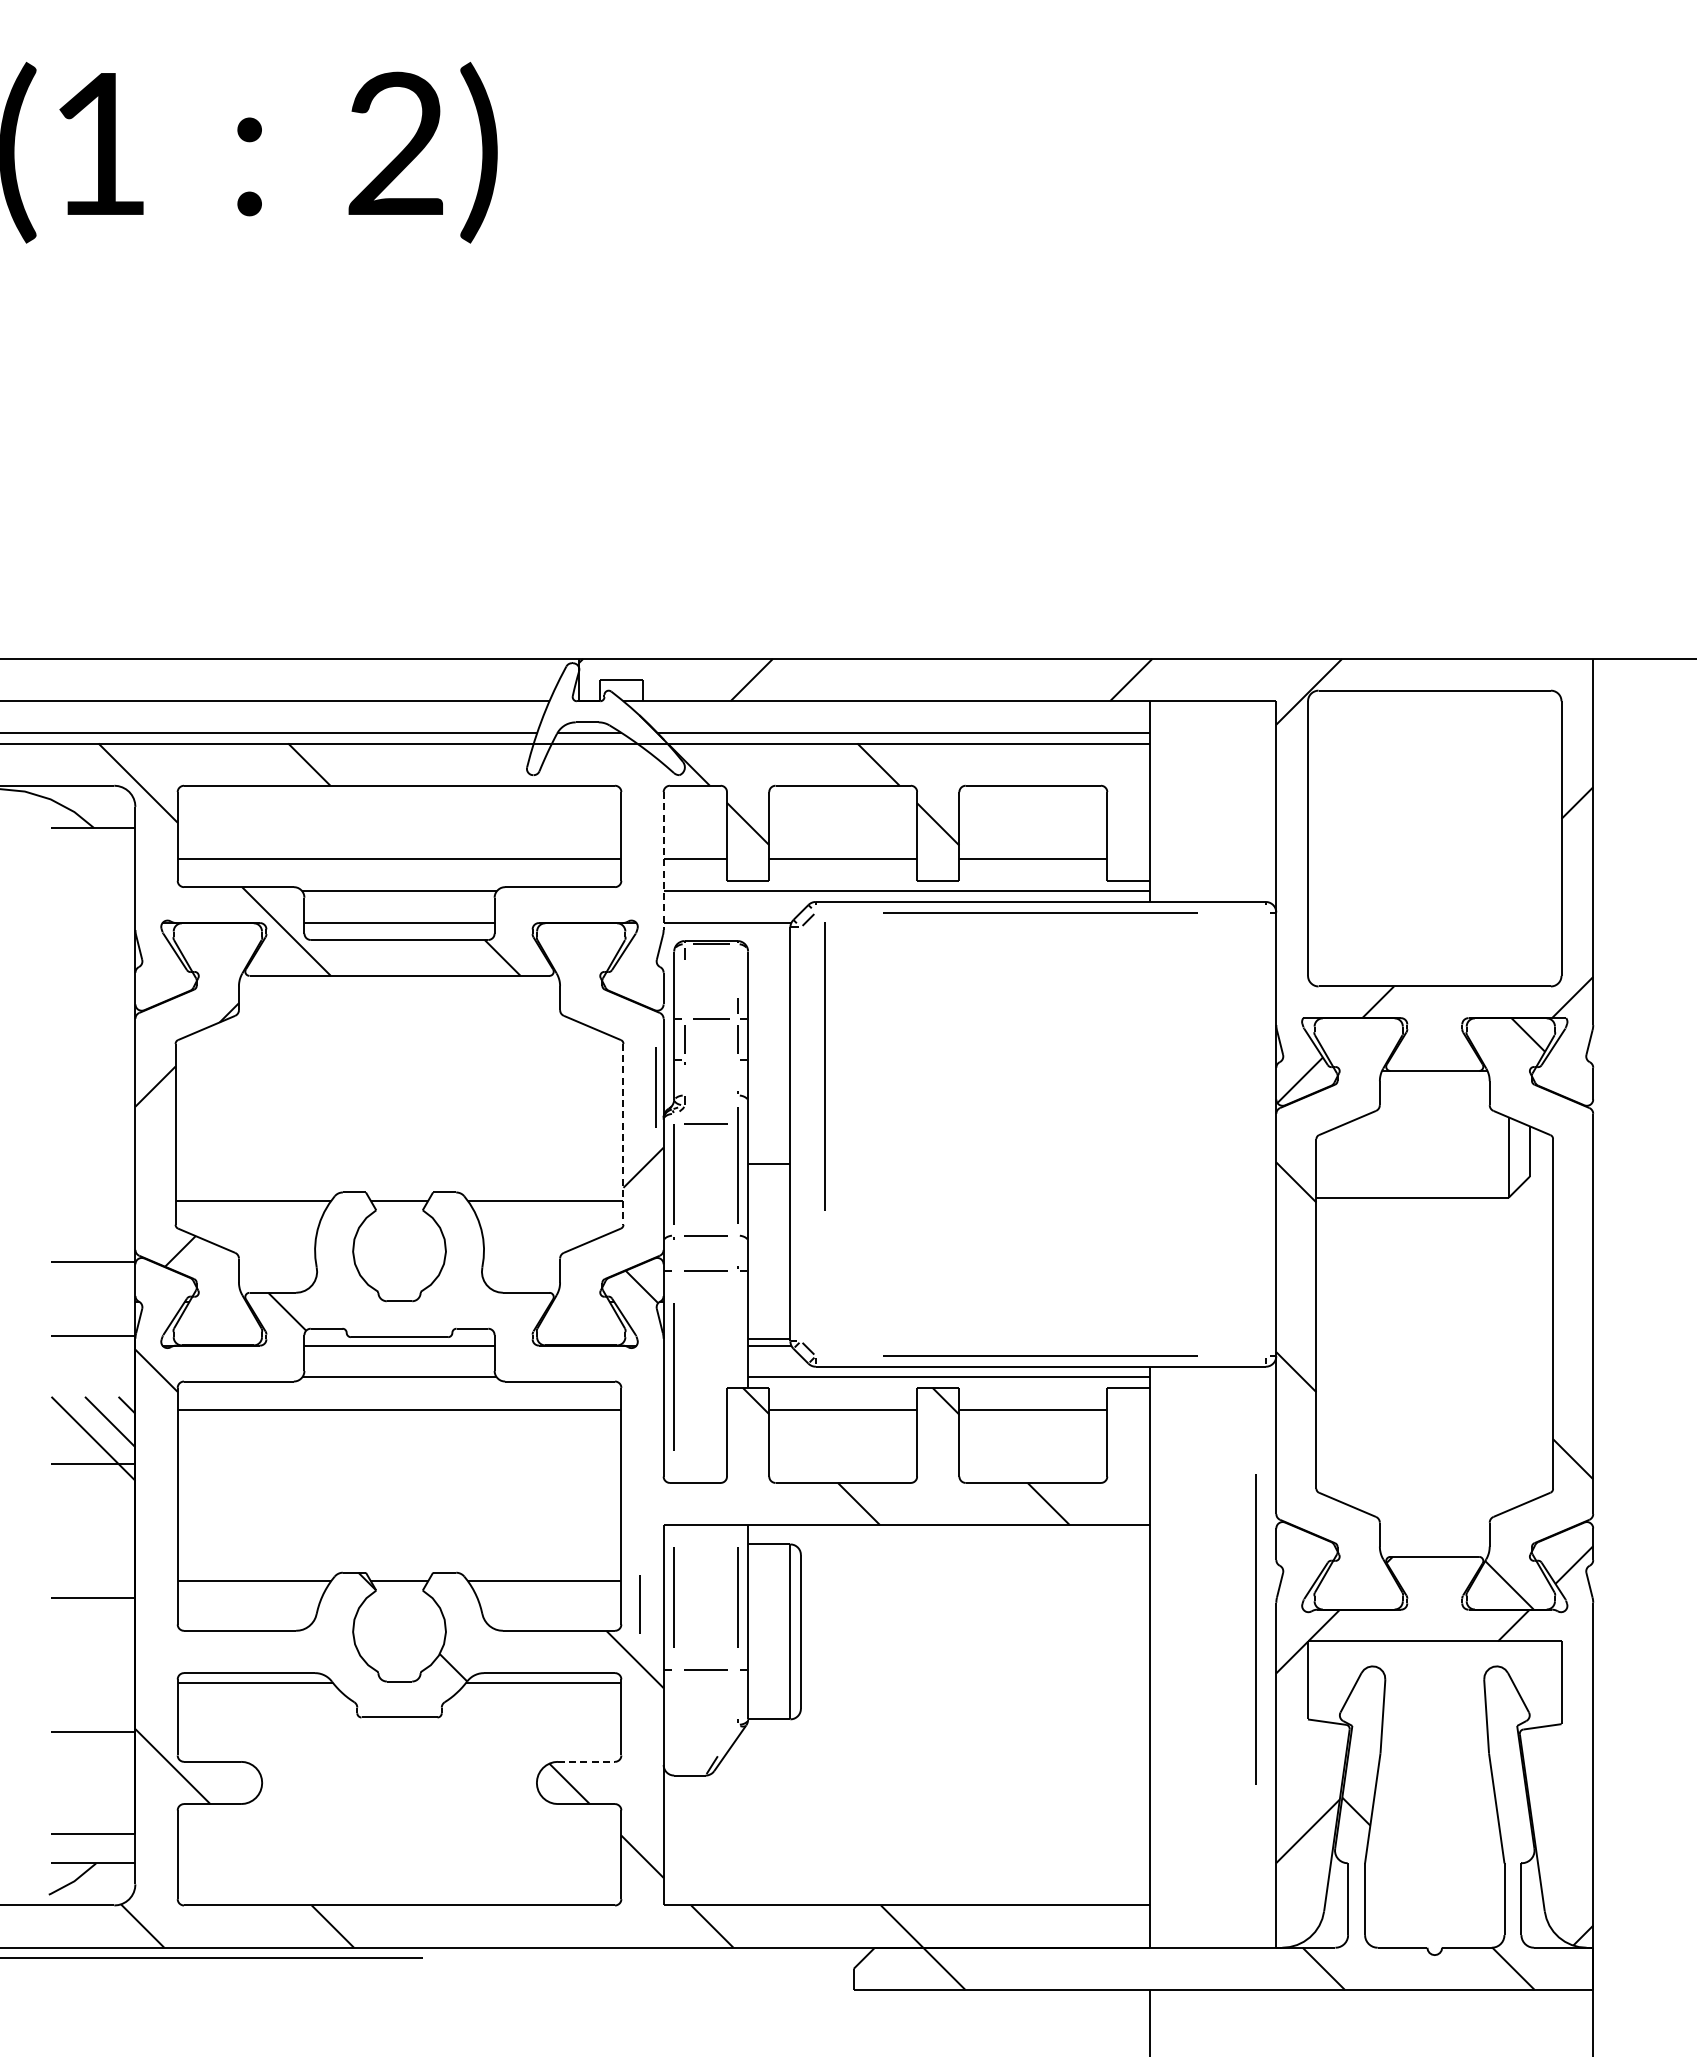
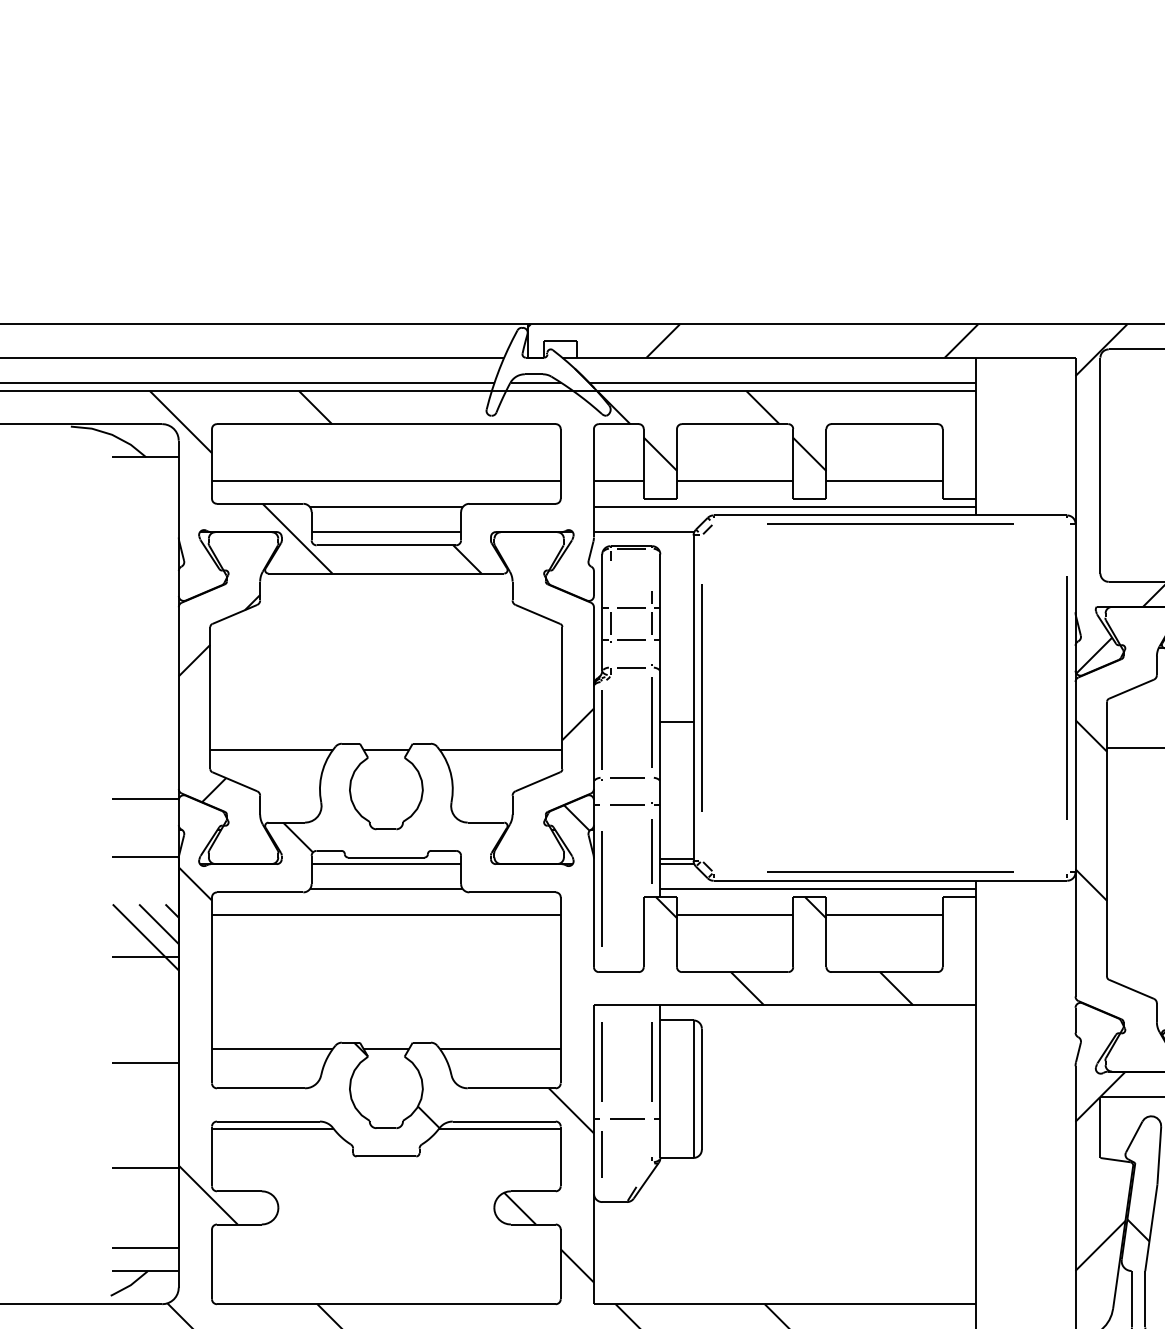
line: (663, 861) -> (593, 483), dashed -> solid
line: (711, 1059) -> (631, 639), added
line: (824, 1066) -> (701, 698), moved
line: (655, 1087) -> (652, 851), moved
line: (711, 1094) -> (631, 666), added
line: (705, 1123) -> (626, 689), removed
line: (623, 1134) -> (562, 698), dashed -> solid
line: (639, 1604) -> (601, 1154), moved
line: (1255, 1629) -> (1067, 698), moved
line: (586, 1761) -> (533, 1191), dashed -> solid

